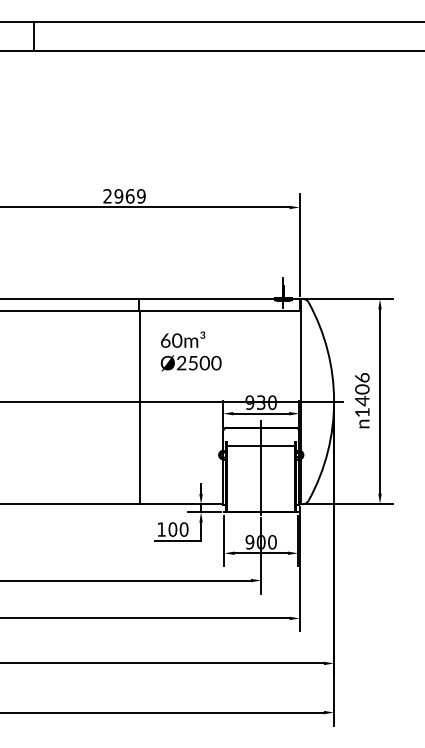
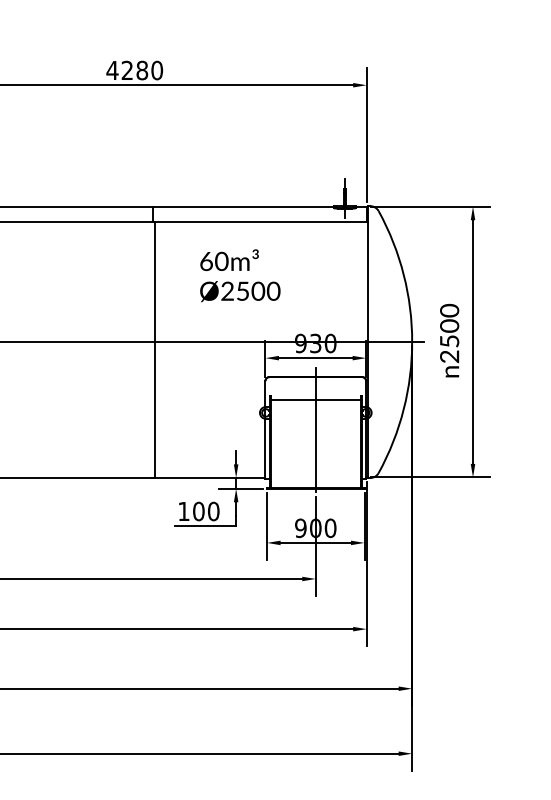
text: (124, 196) -> (134, 70), 2969 -> 4280
text: (190, 351) -> (239, 275), moved
text: (362, 394) -> (449, 332), 1406 -> 2500

